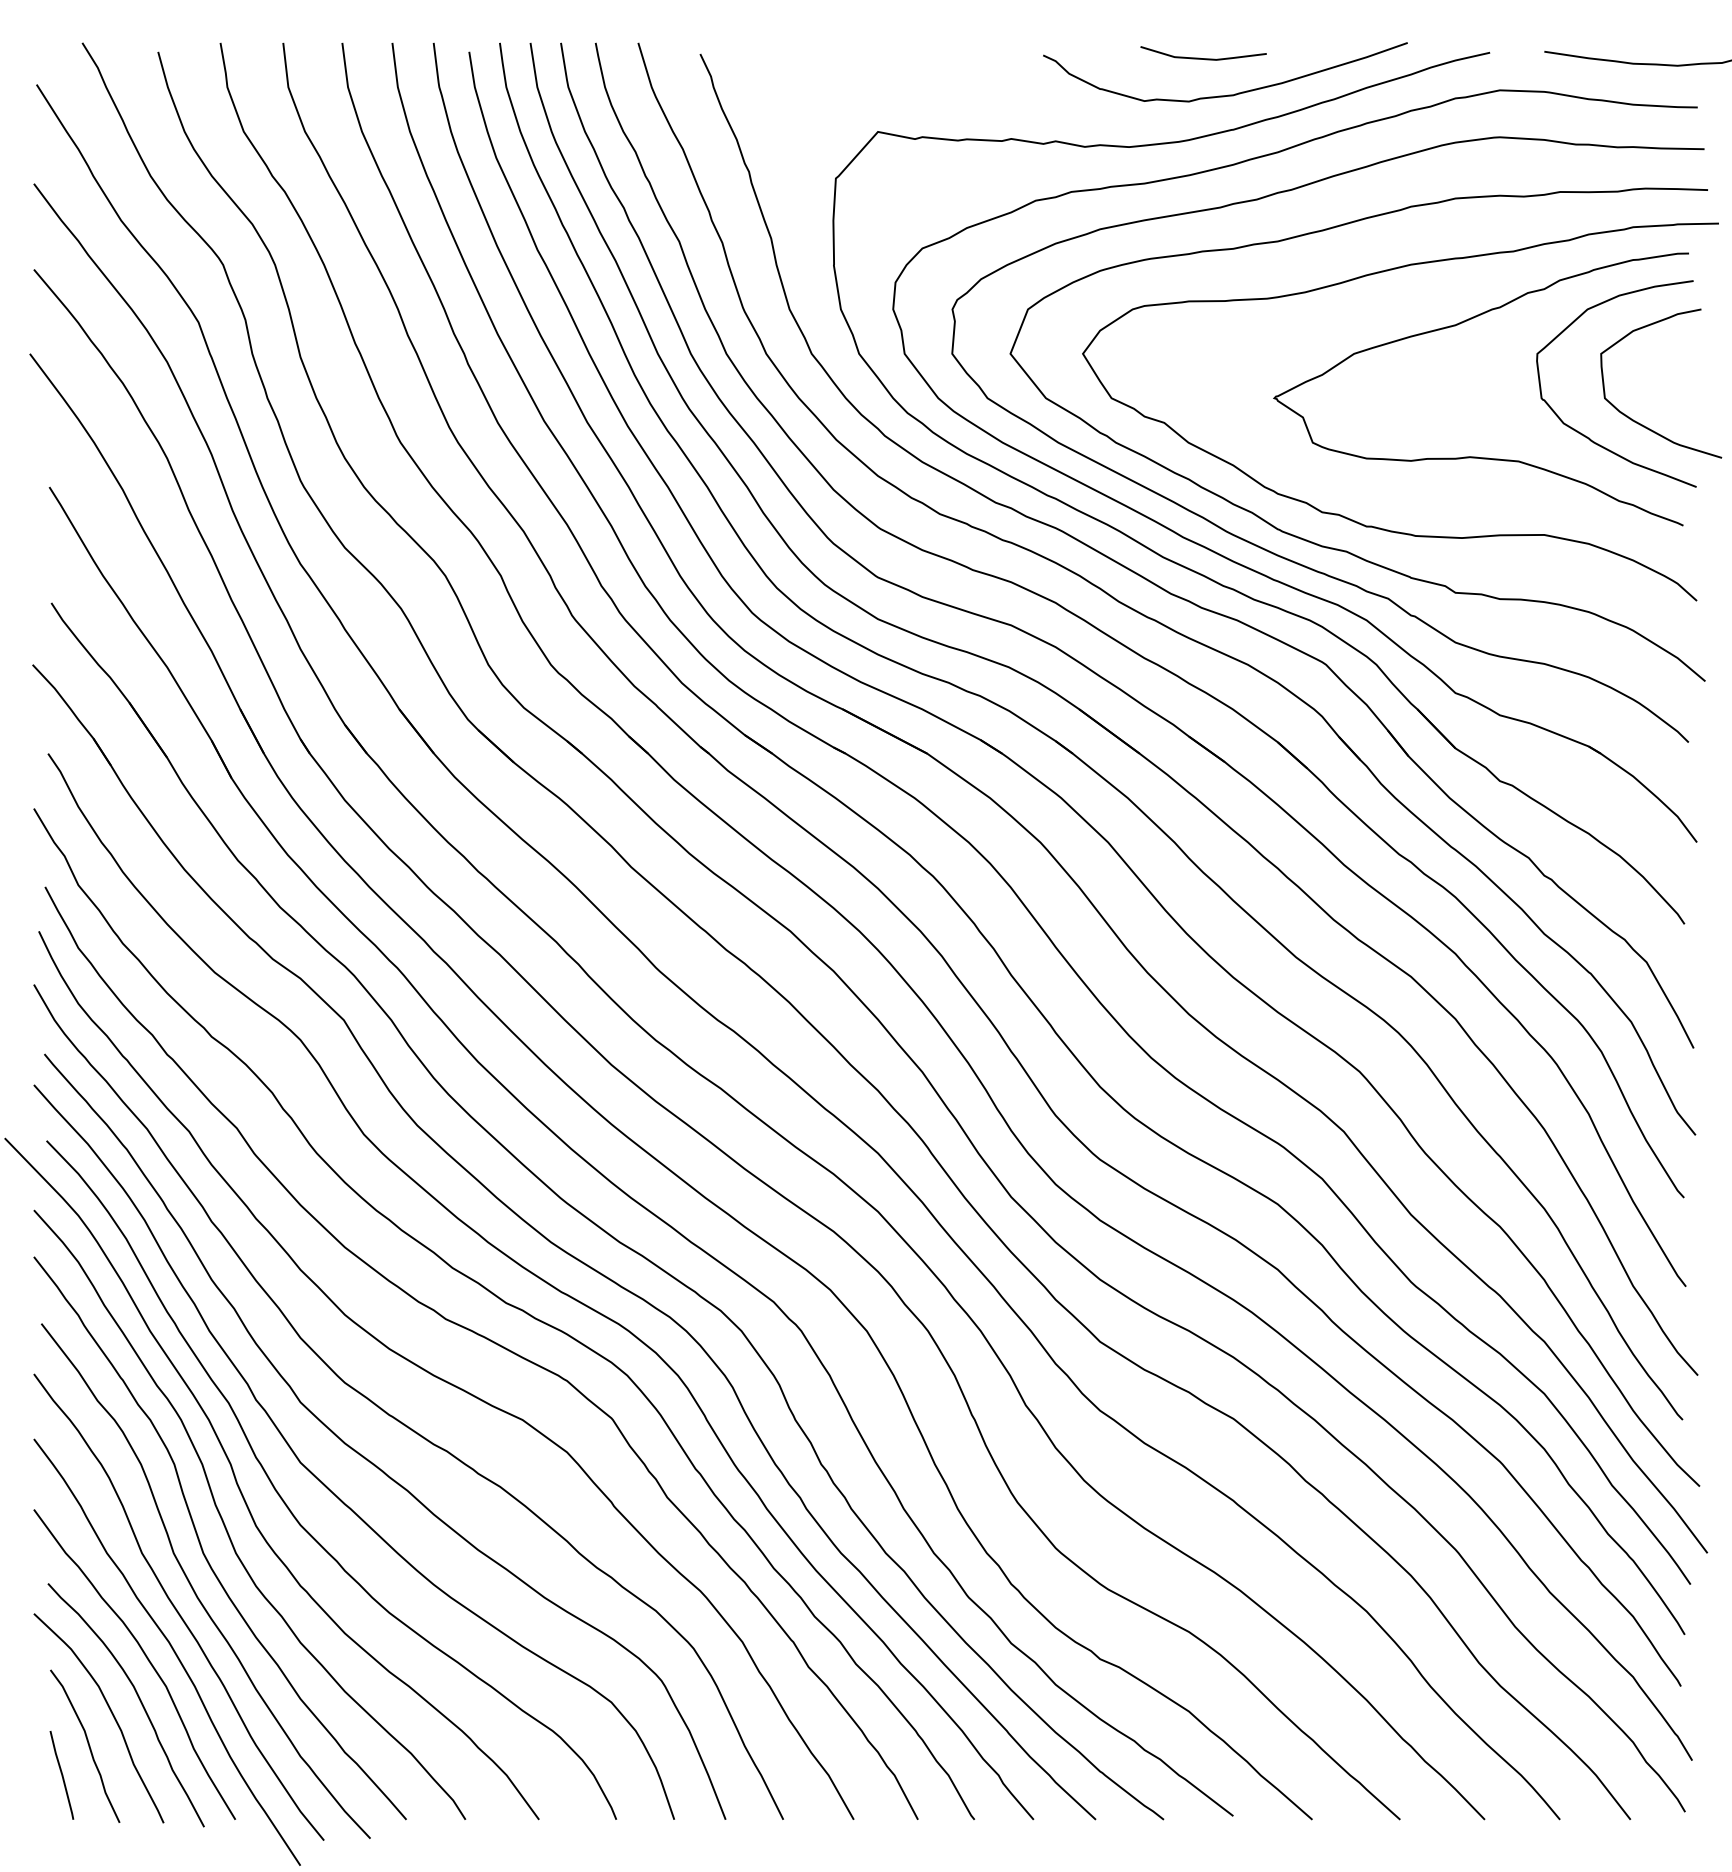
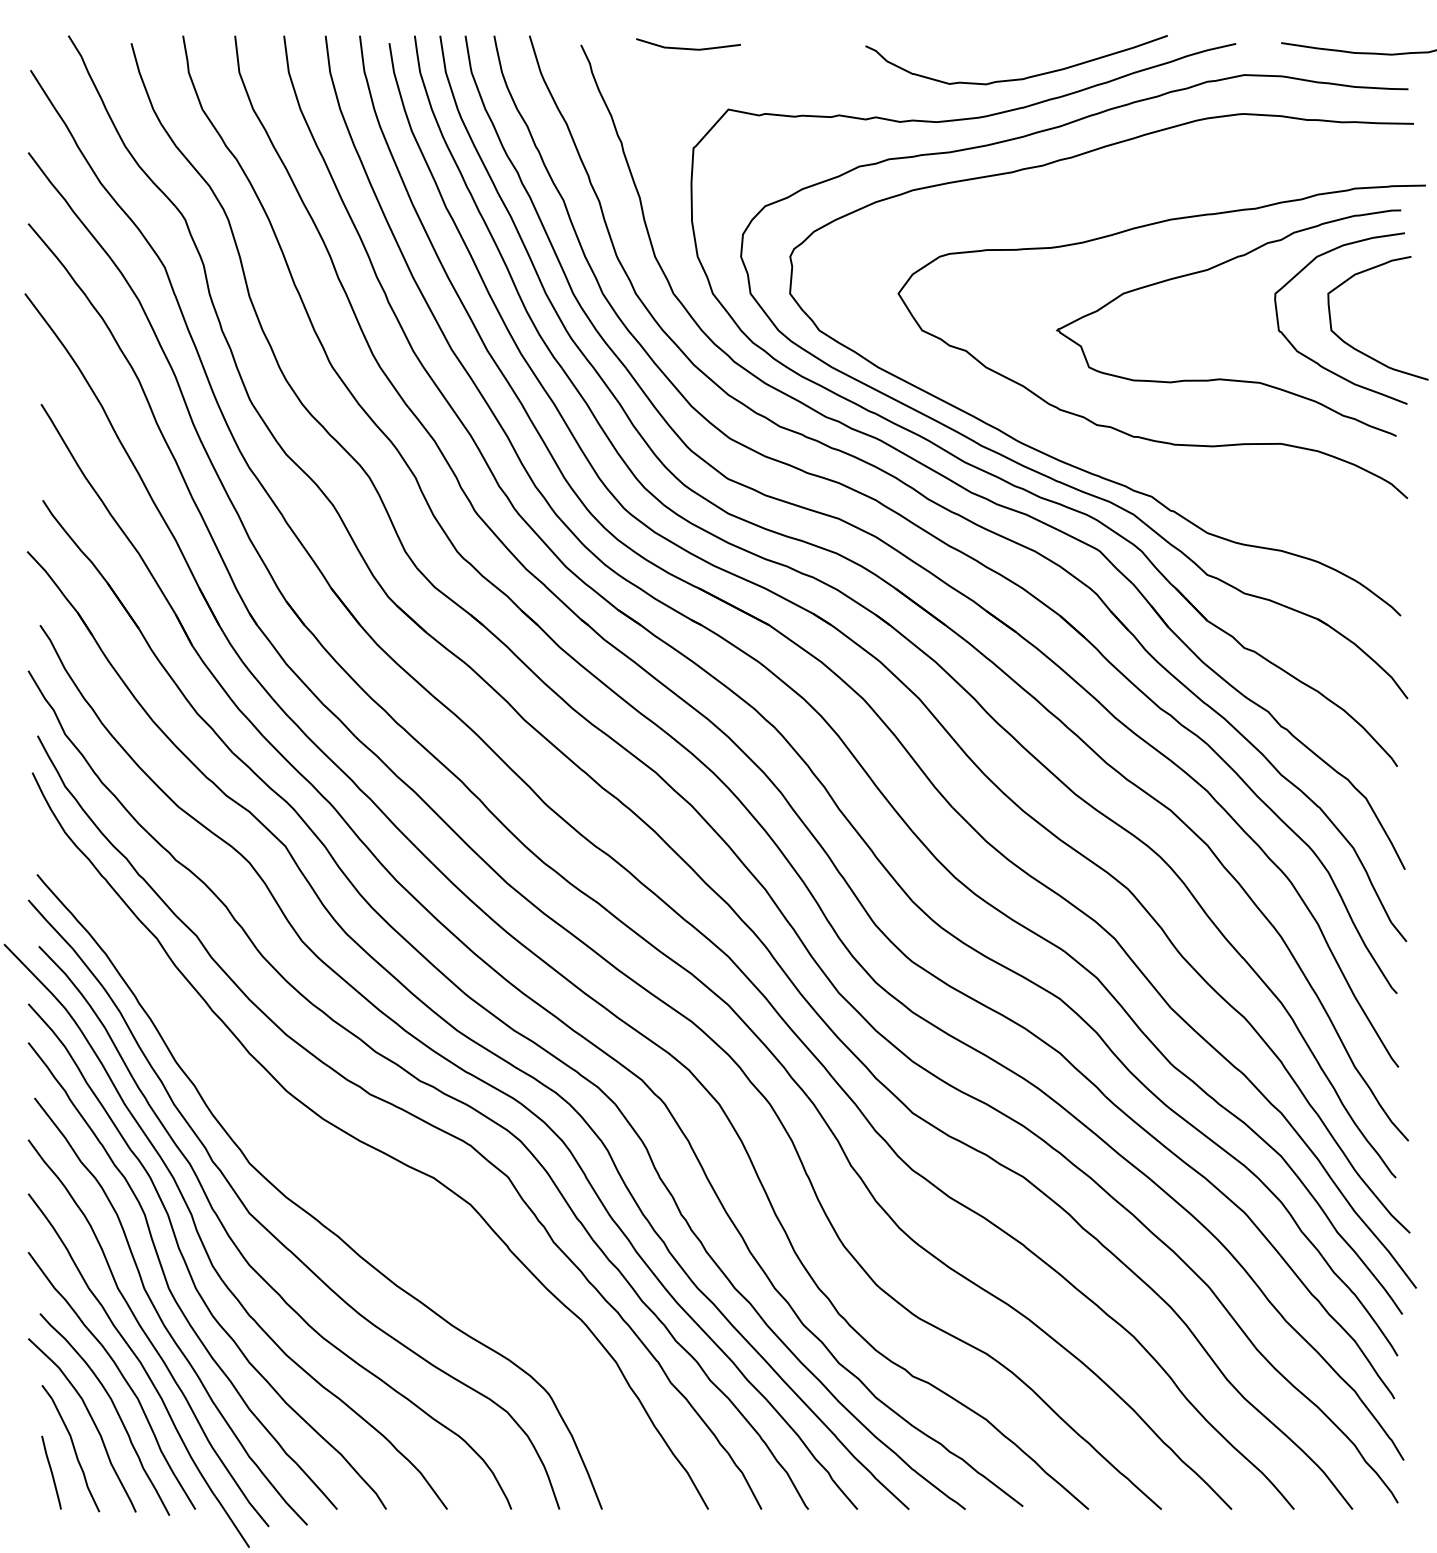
line: (1203, 58) -> (688, 48), moved
curve: (1336, 547) -> (1108, 454), removed
curve: (397, 1418) -> (329, 1176), removed

